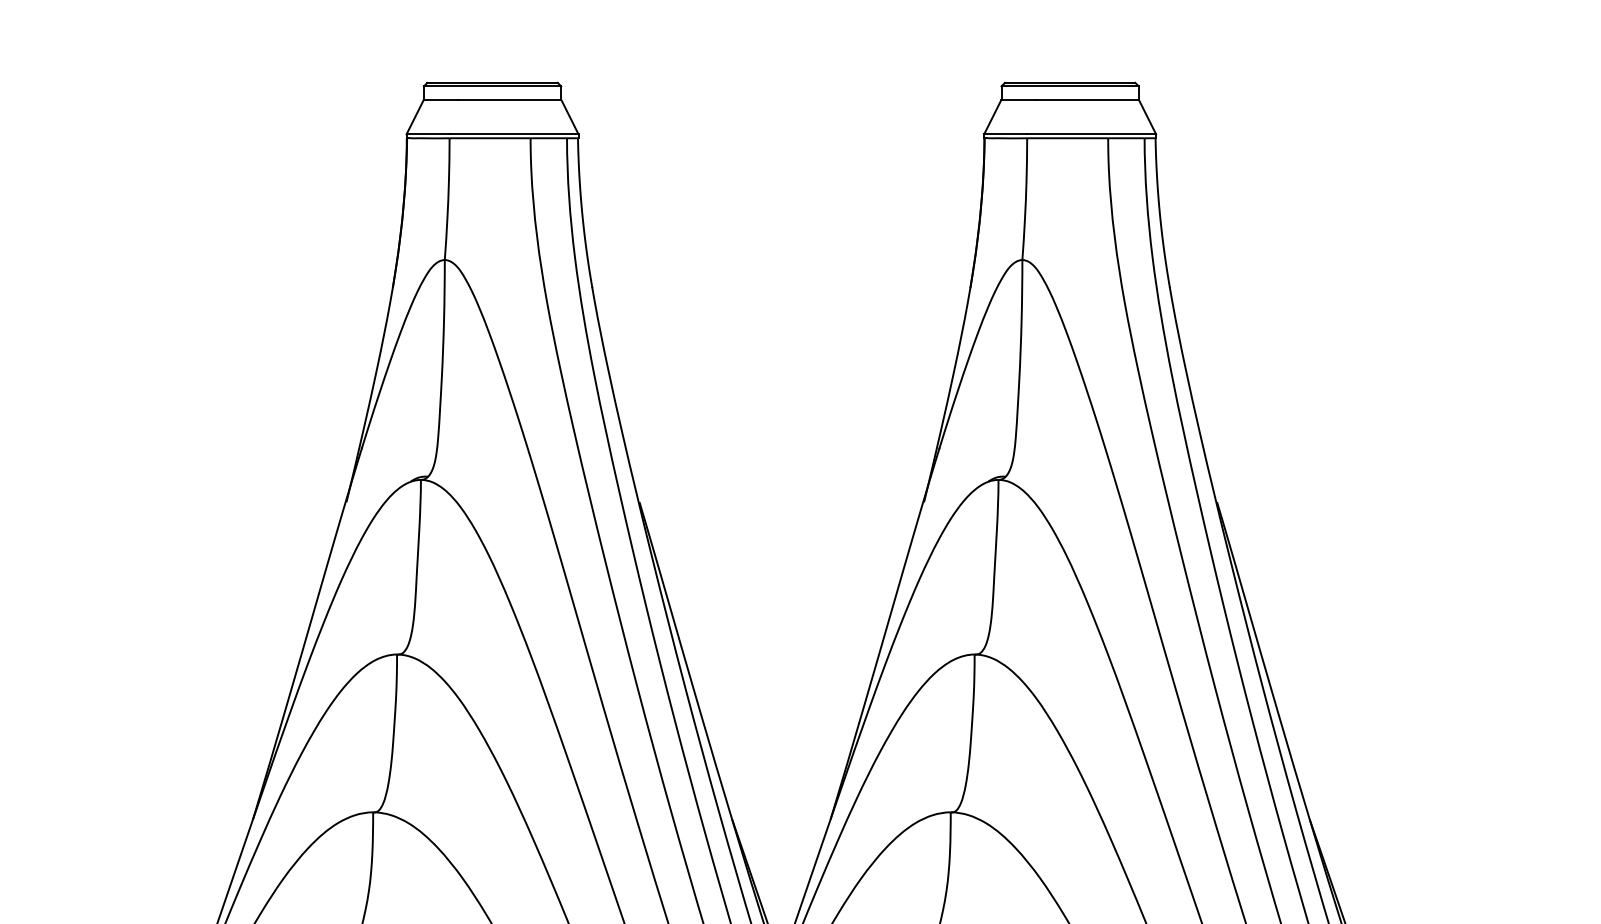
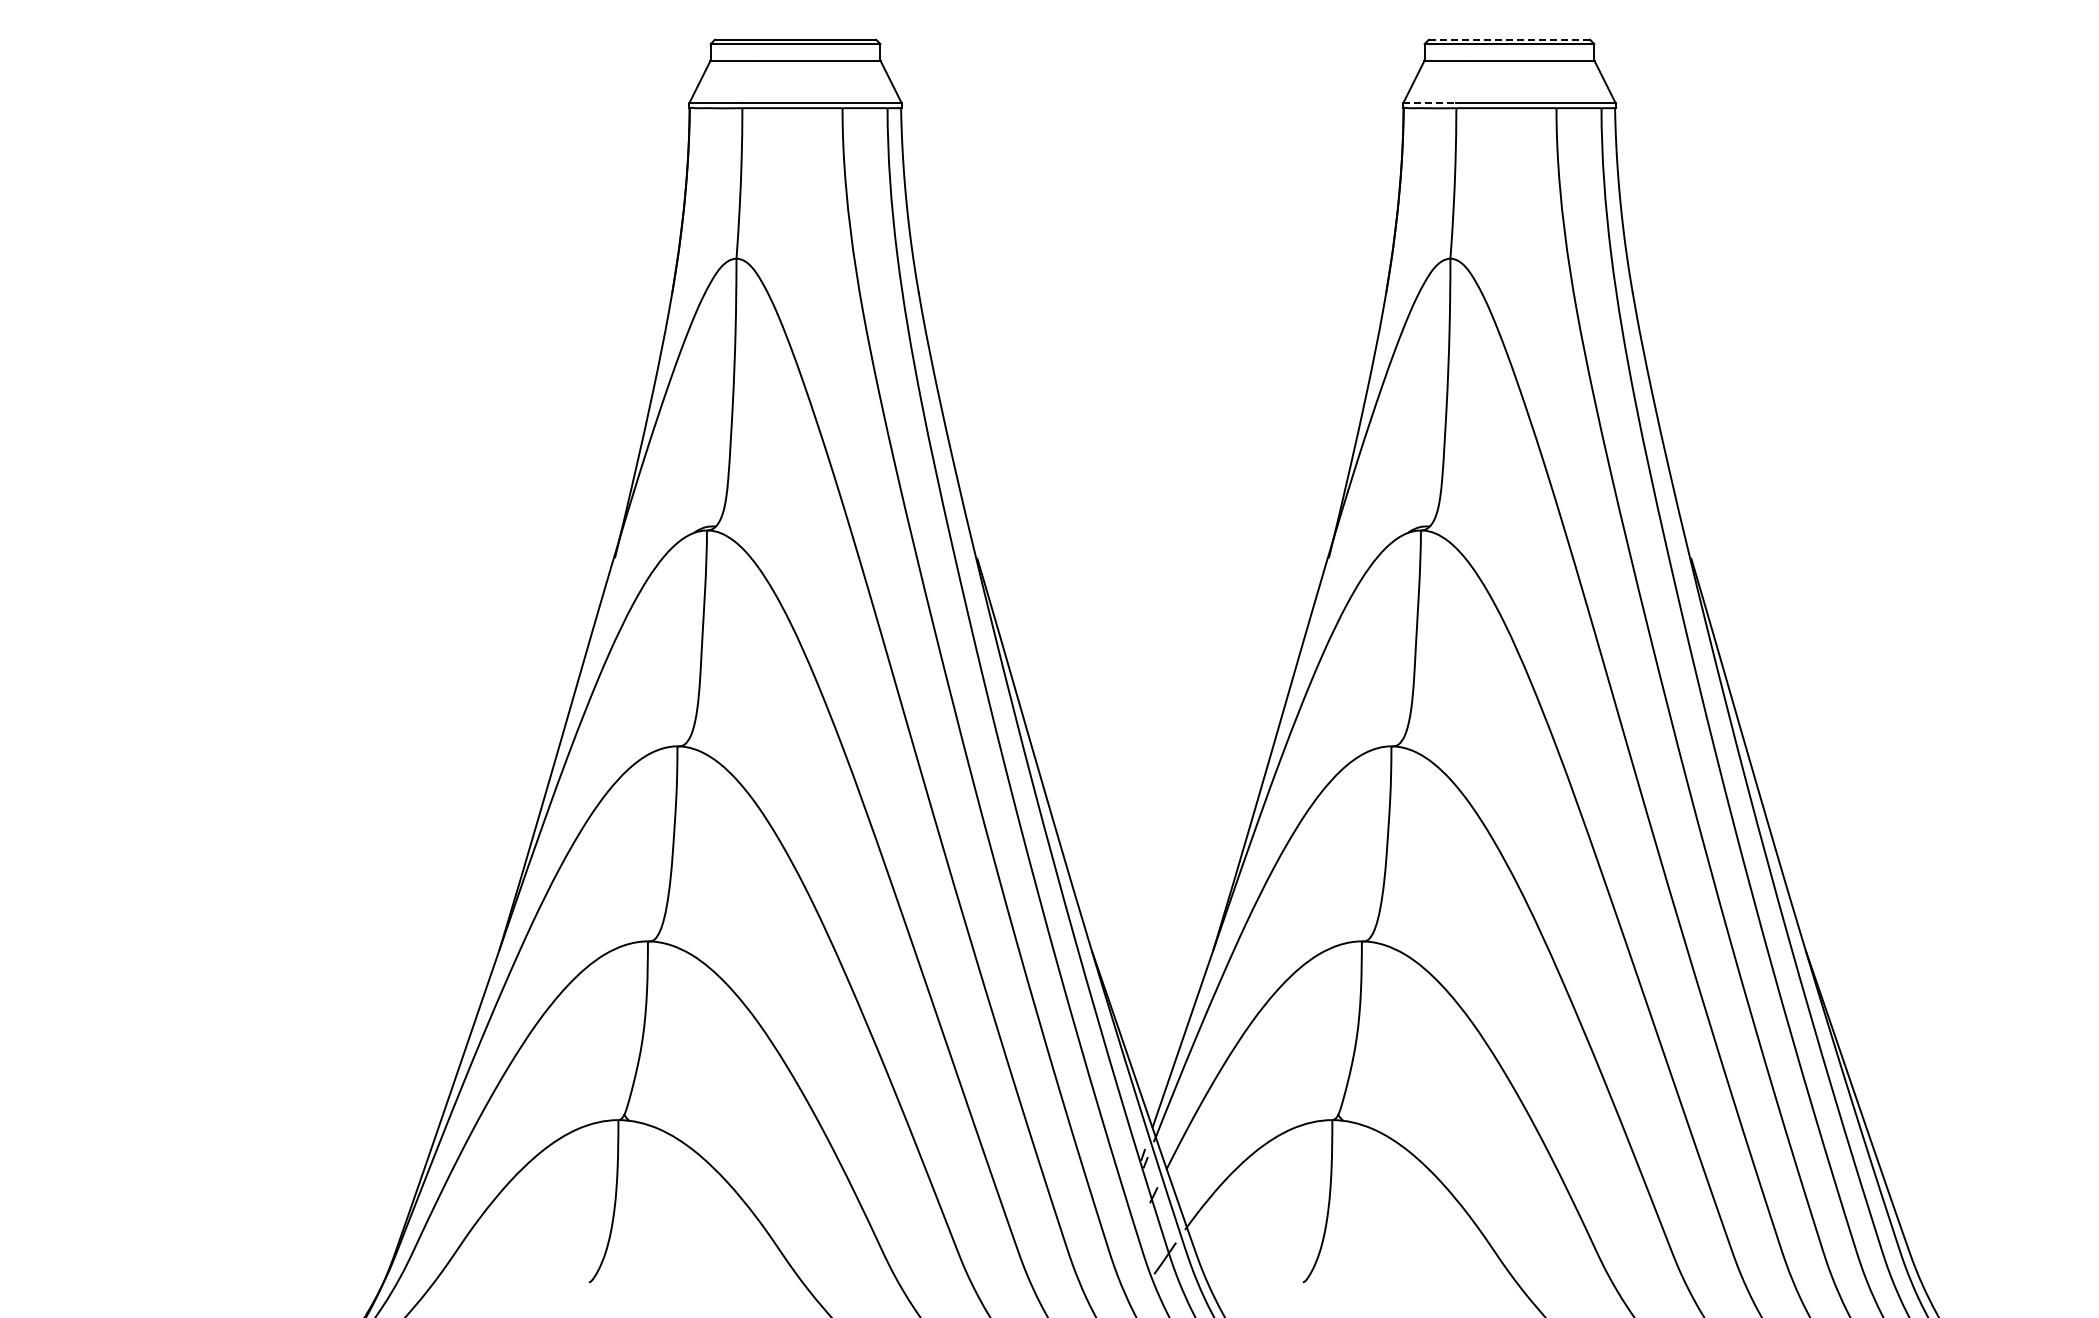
line: (1070, 82) -> (1509, 39), solid -> dashed
line: (1005, 134) -> (1429, 103), solid -> dashed

